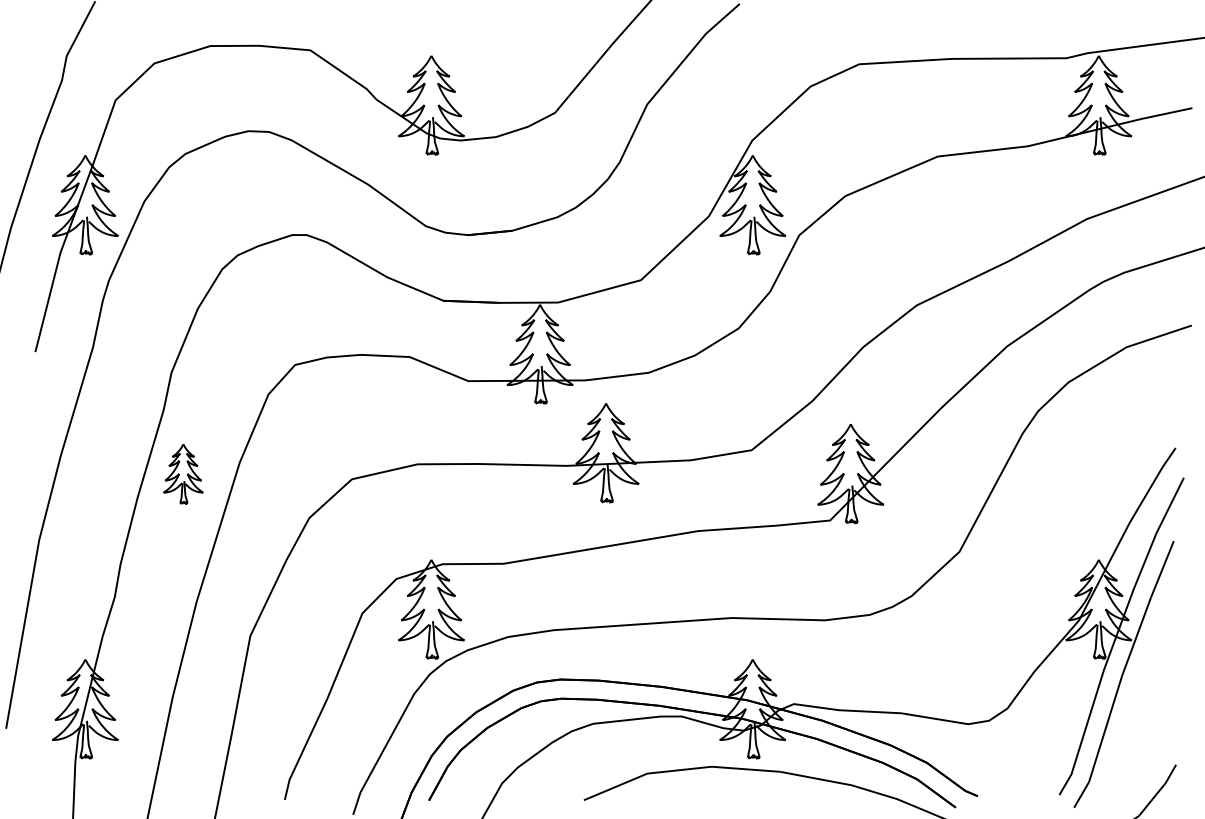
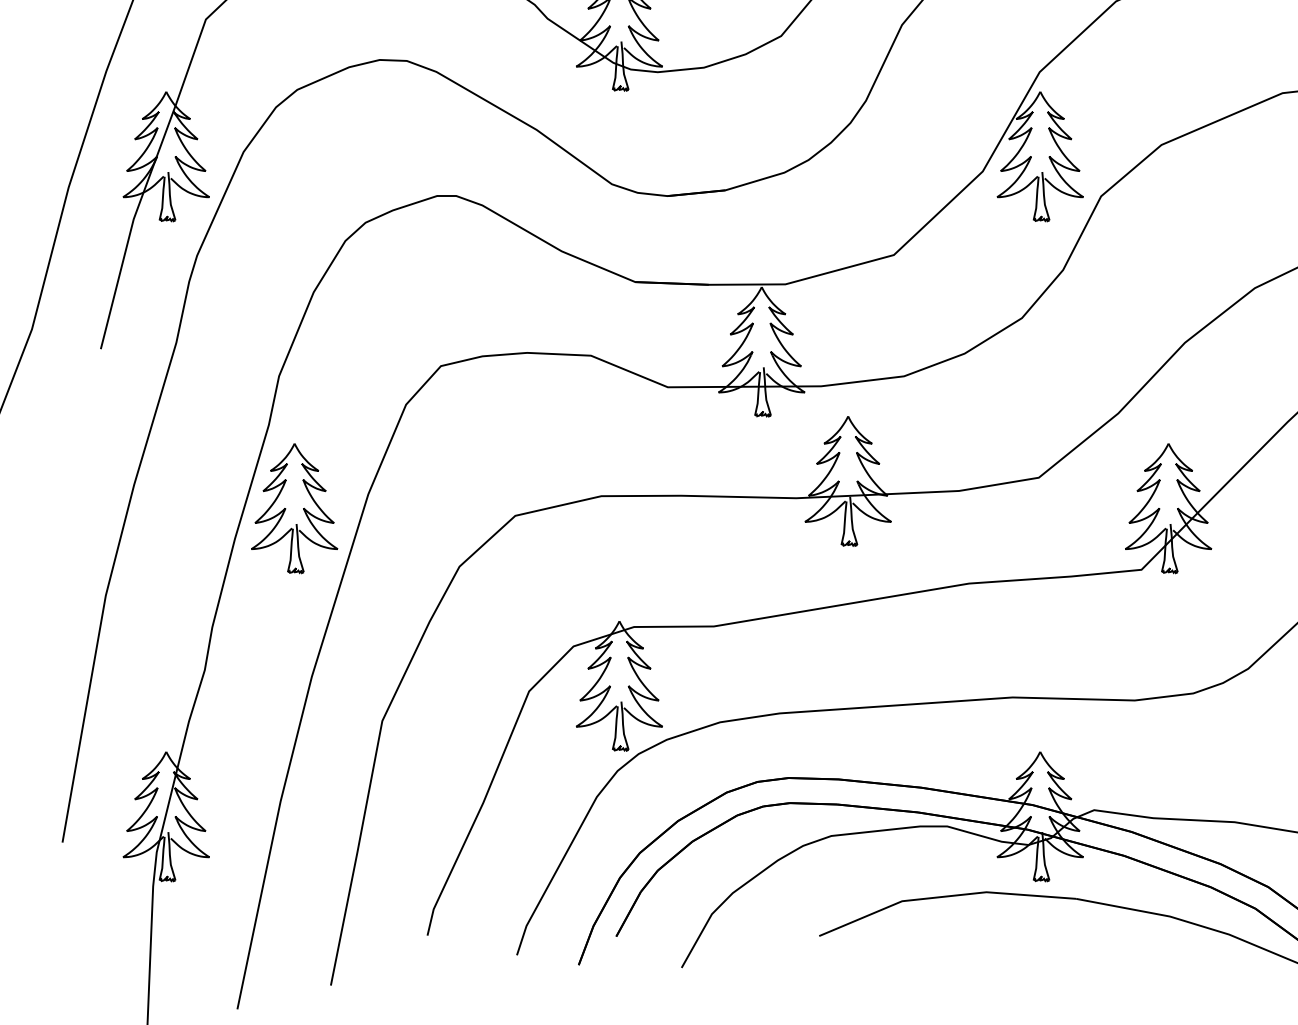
part: (183, 474) -> (294, 509), size x1.67

